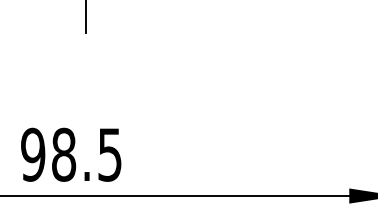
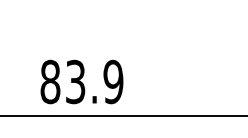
text: (71, 154) -> (81, 81), 98.5 -> 83.9

